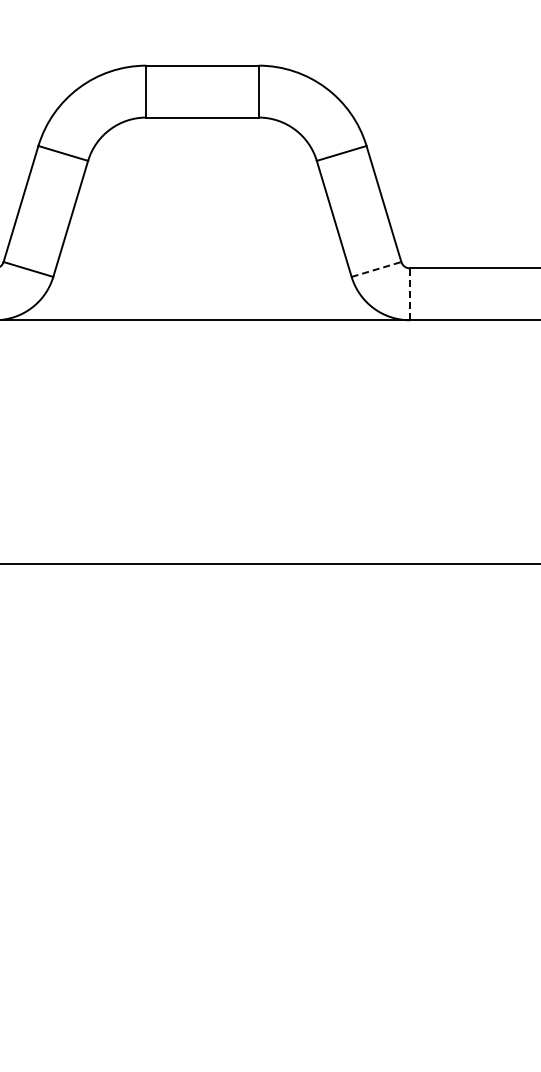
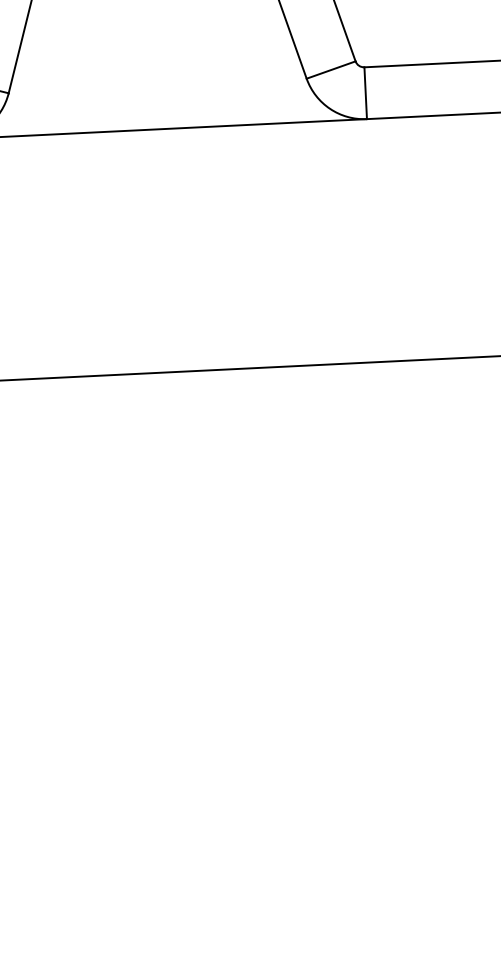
line: (376, 269) -> (331, 70), dashed -> solid
line: (409, 294) -> (365, 93), dashed -> solid

